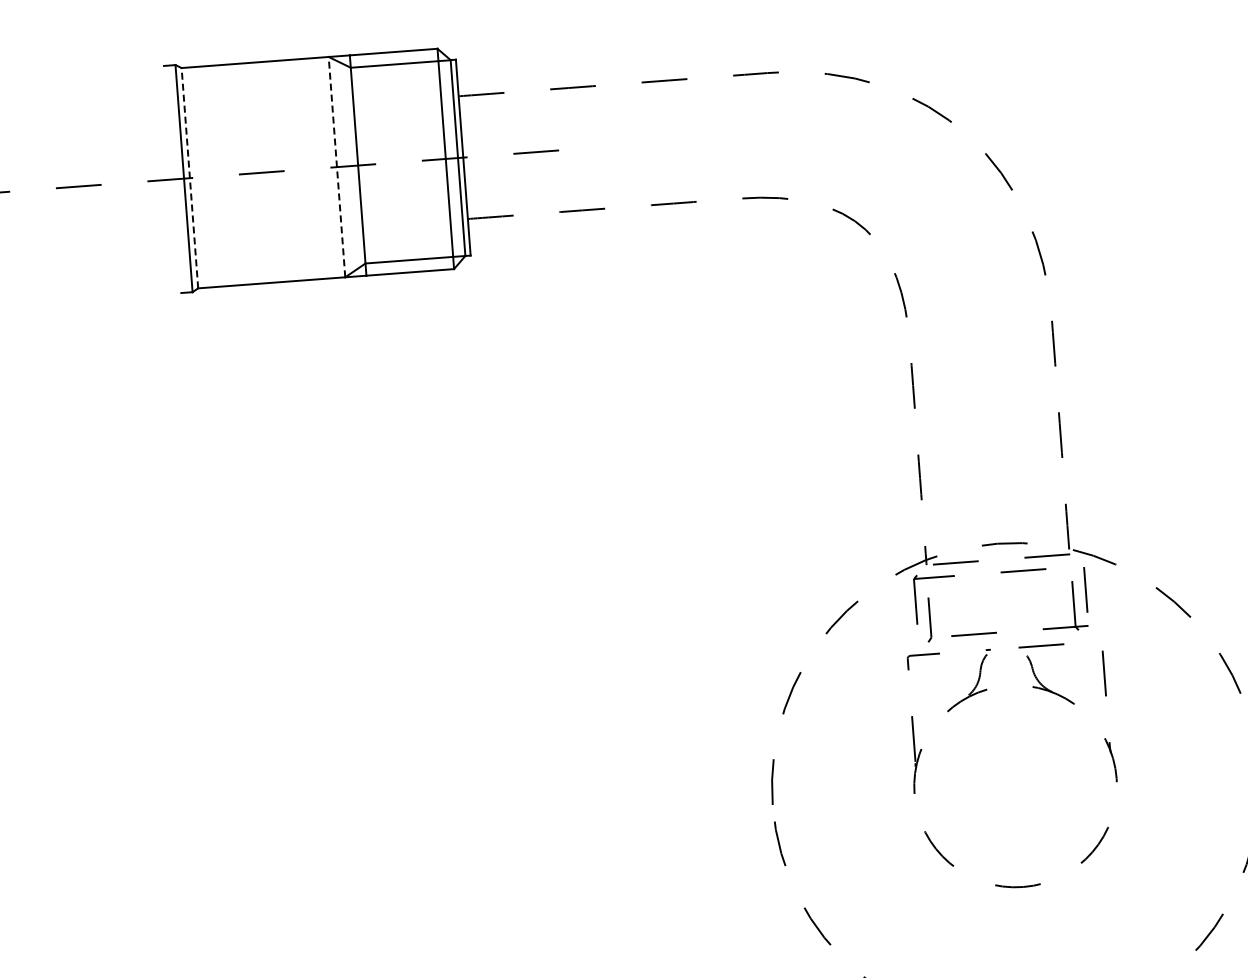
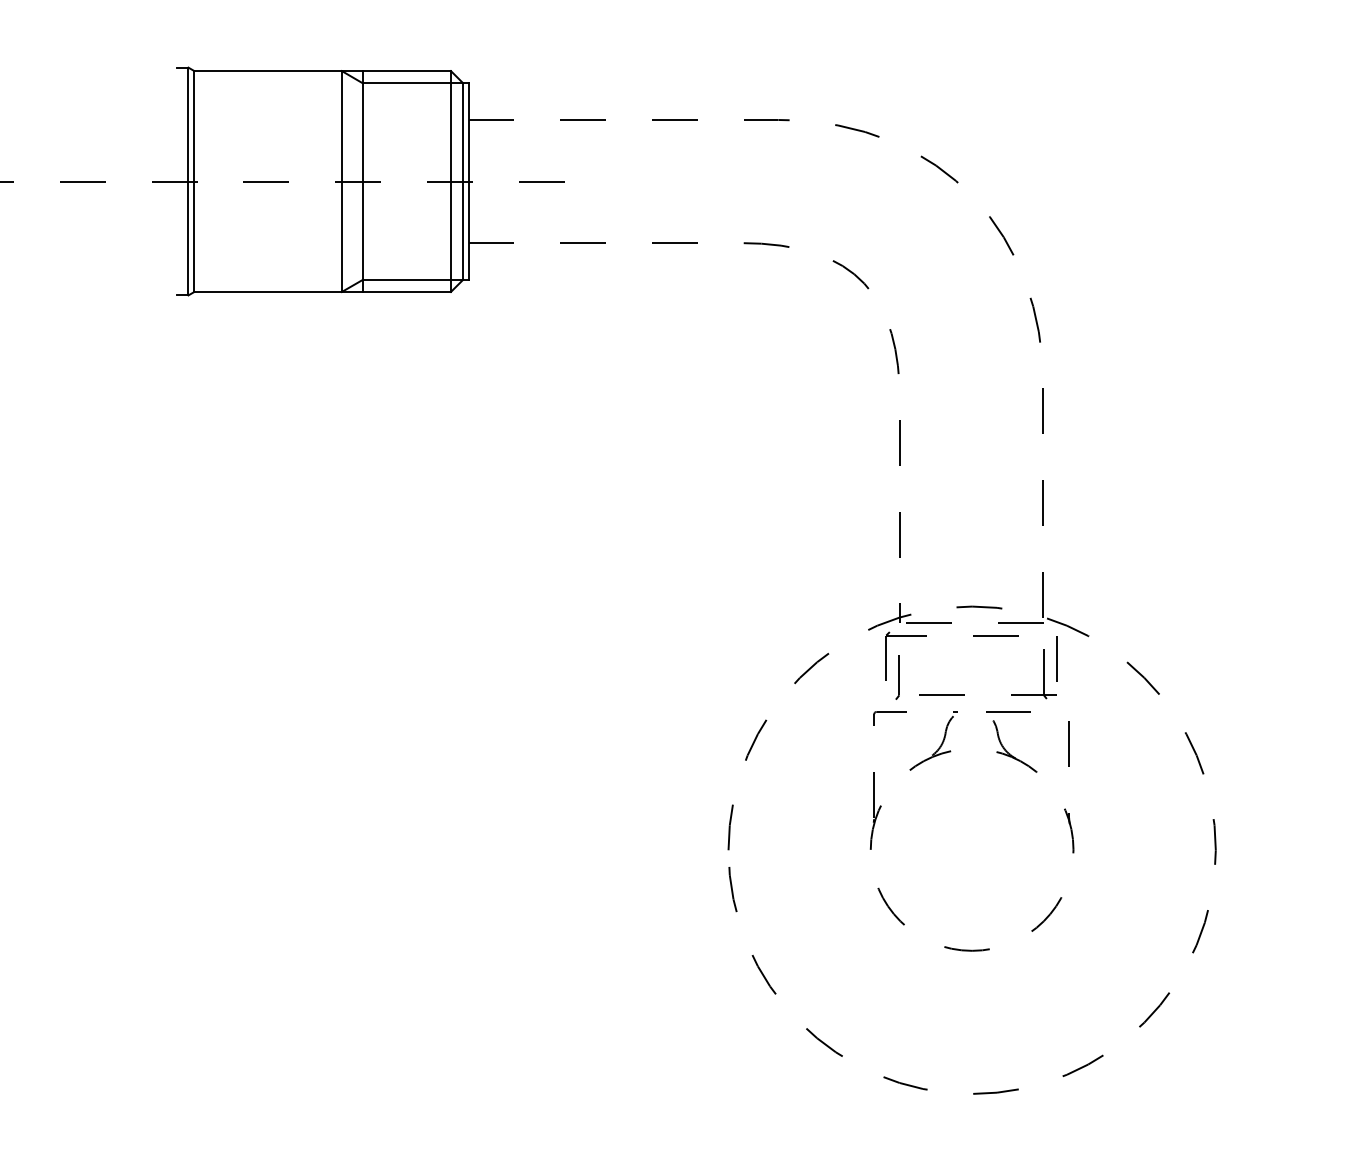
line: (336, 167) -> (341, 181), dashed -> solid
line: (190, 178) -> (194, 181), dashed -> solid

